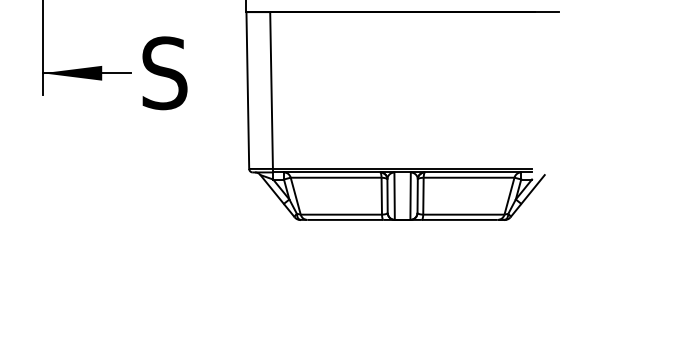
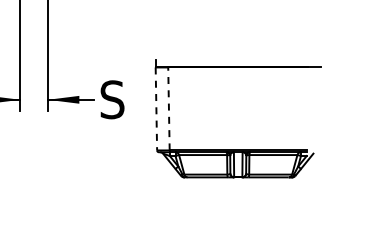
line: (270, 89) -> (168, 108), solid -> dashed
line: (248, 91) -> (156, 109), solid -> dashed

